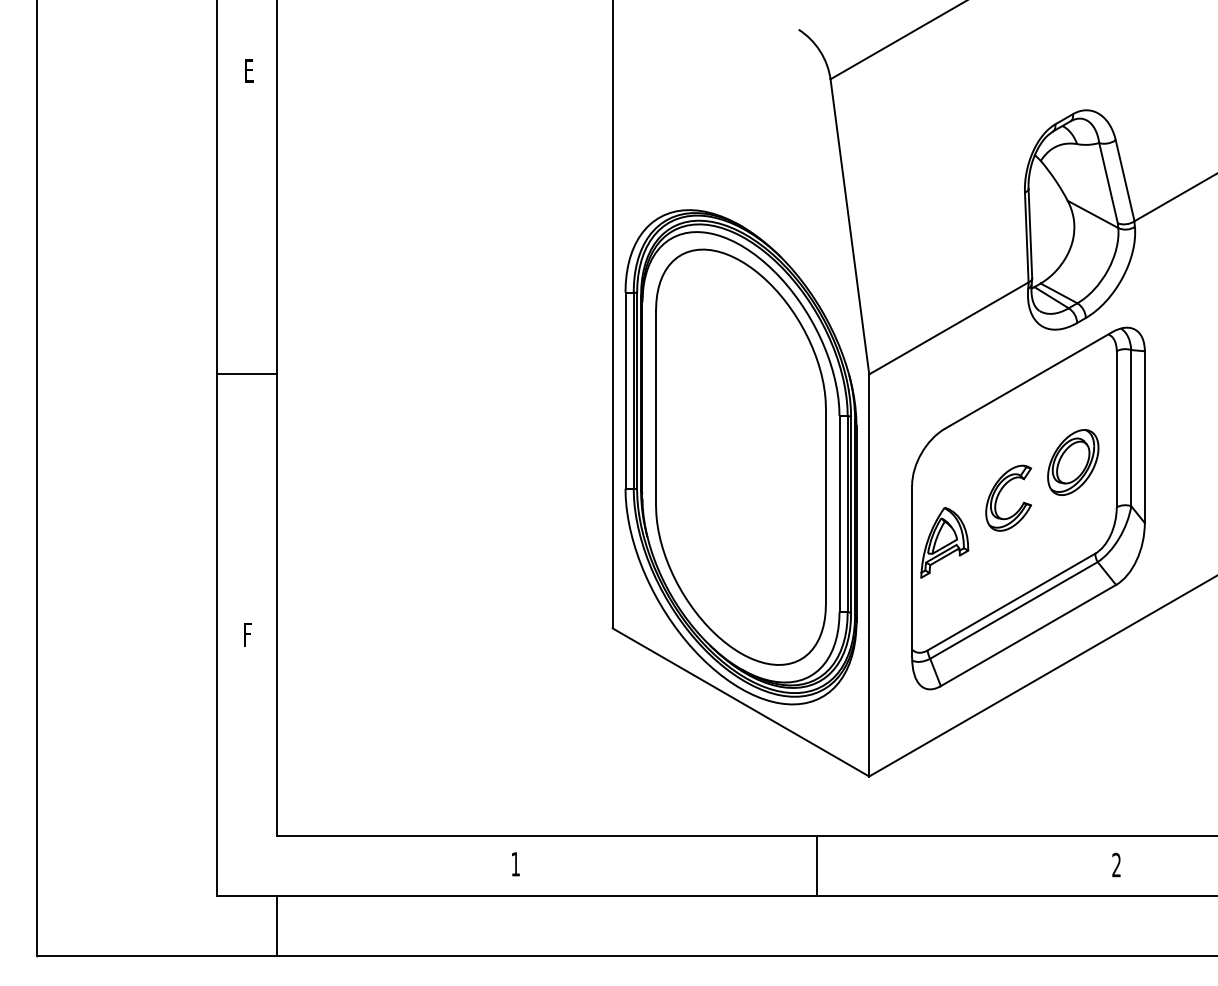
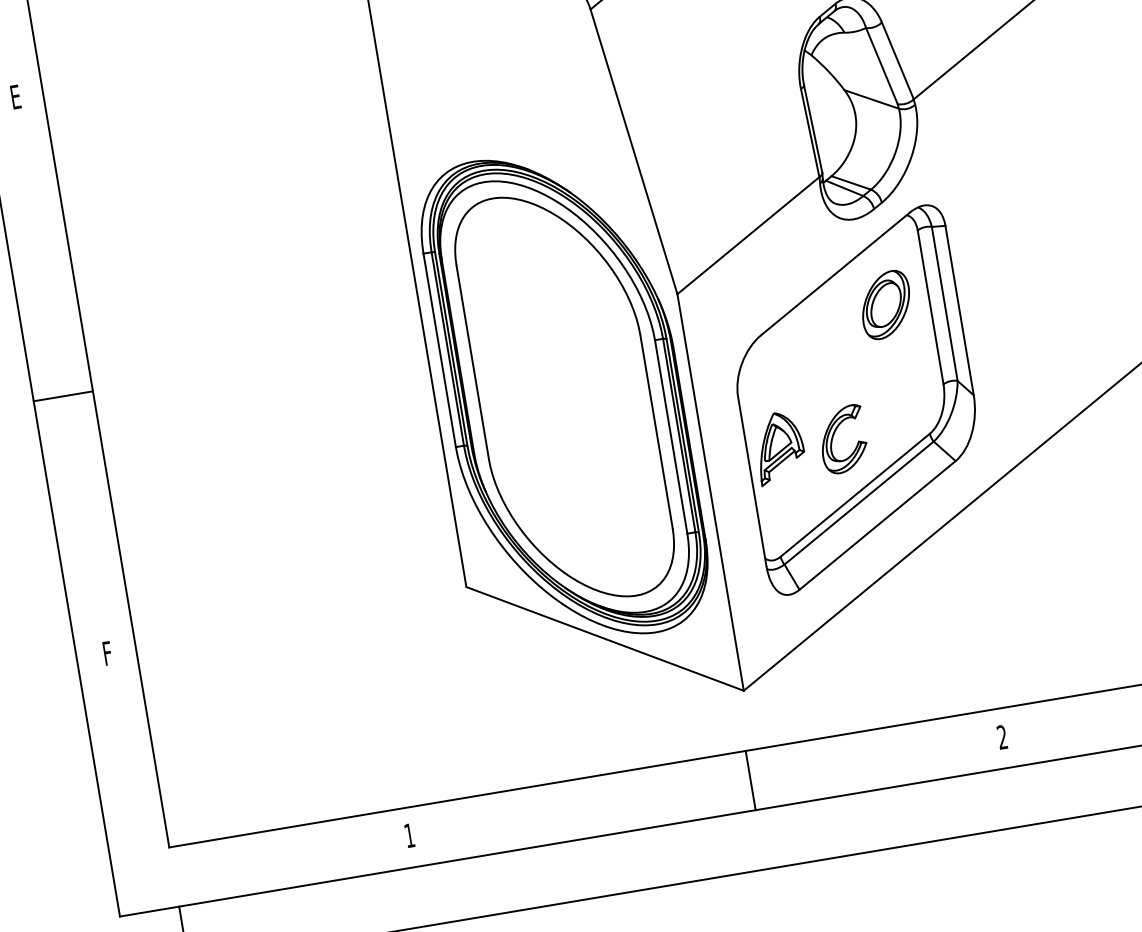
part: (1073, 462) -> (886, 304), moved
part: (1001, 491) -> (834, 434), moved
line: (817, 866) -> (751, 780), moved

